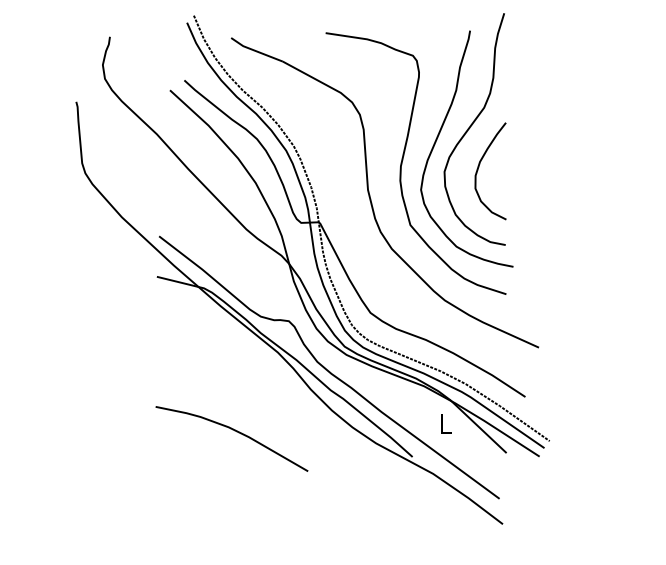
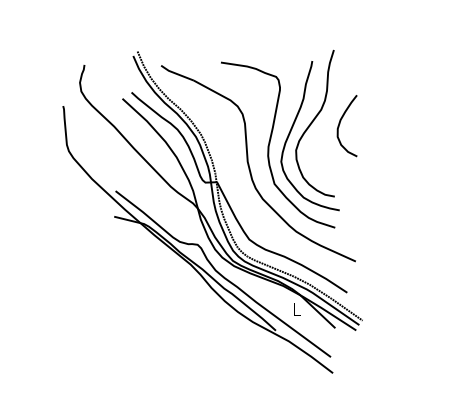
curve: (479, 168) -> (340, 124), moved
curve: (236, 432) -> (164, 315), removed

